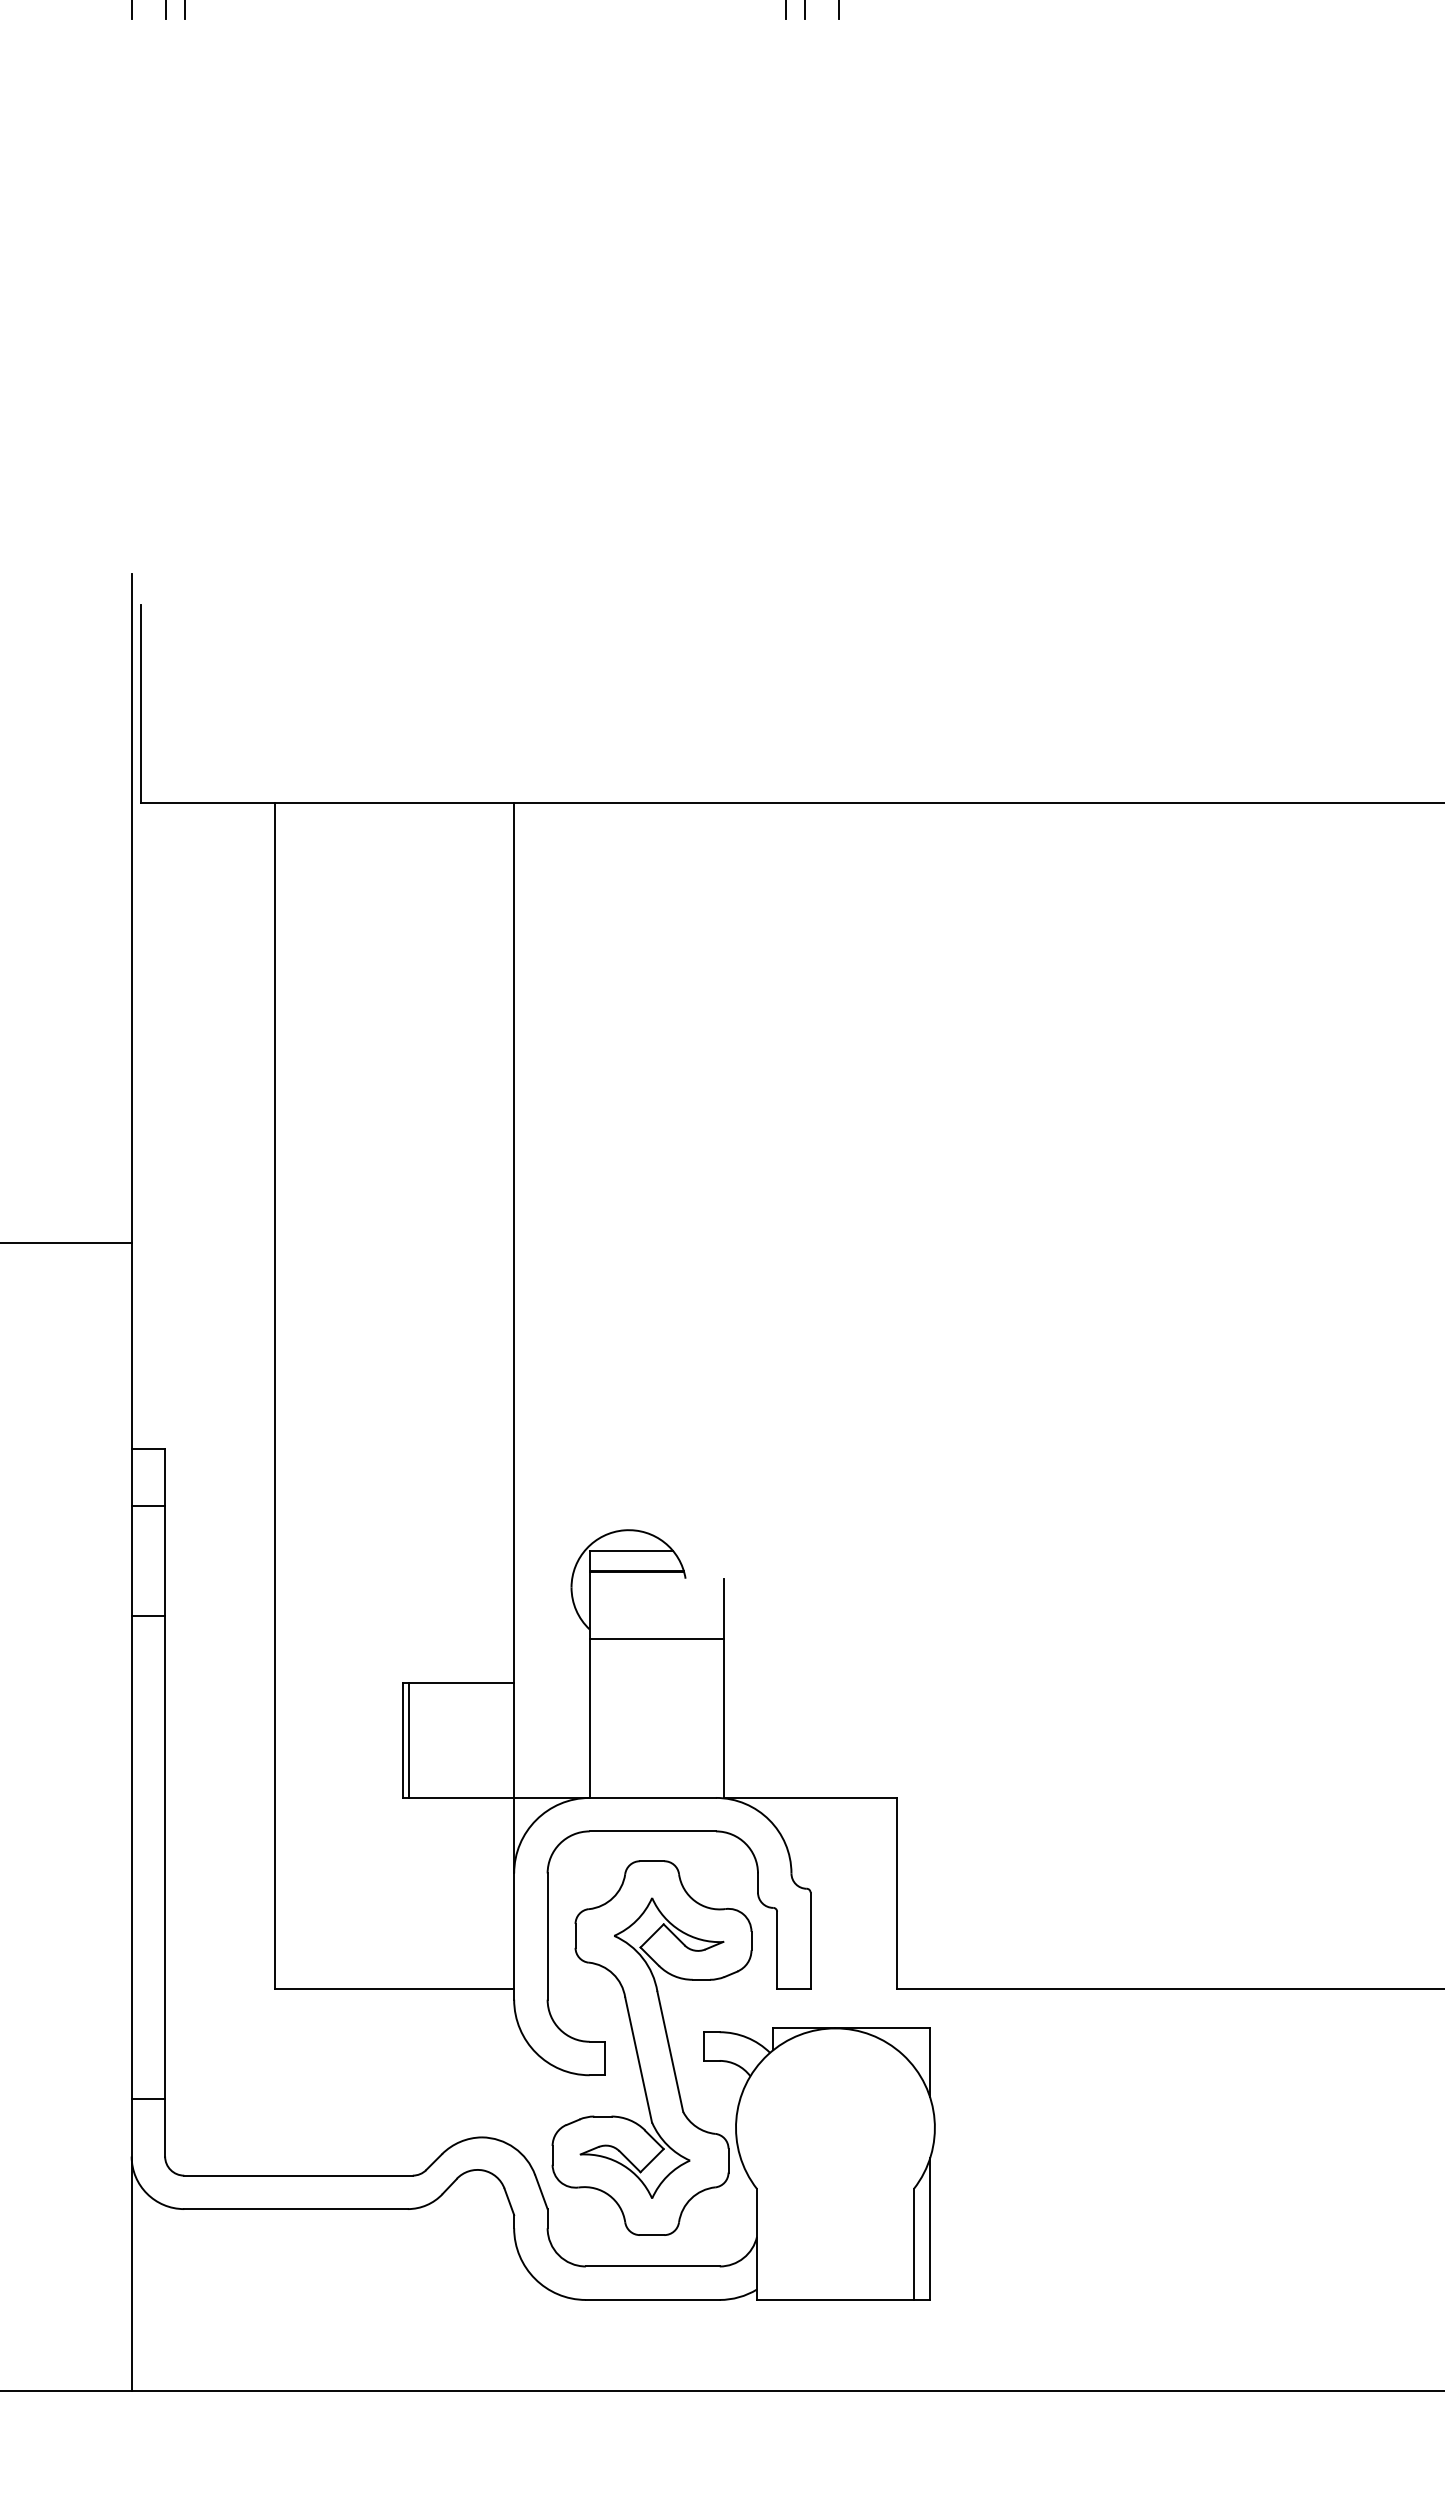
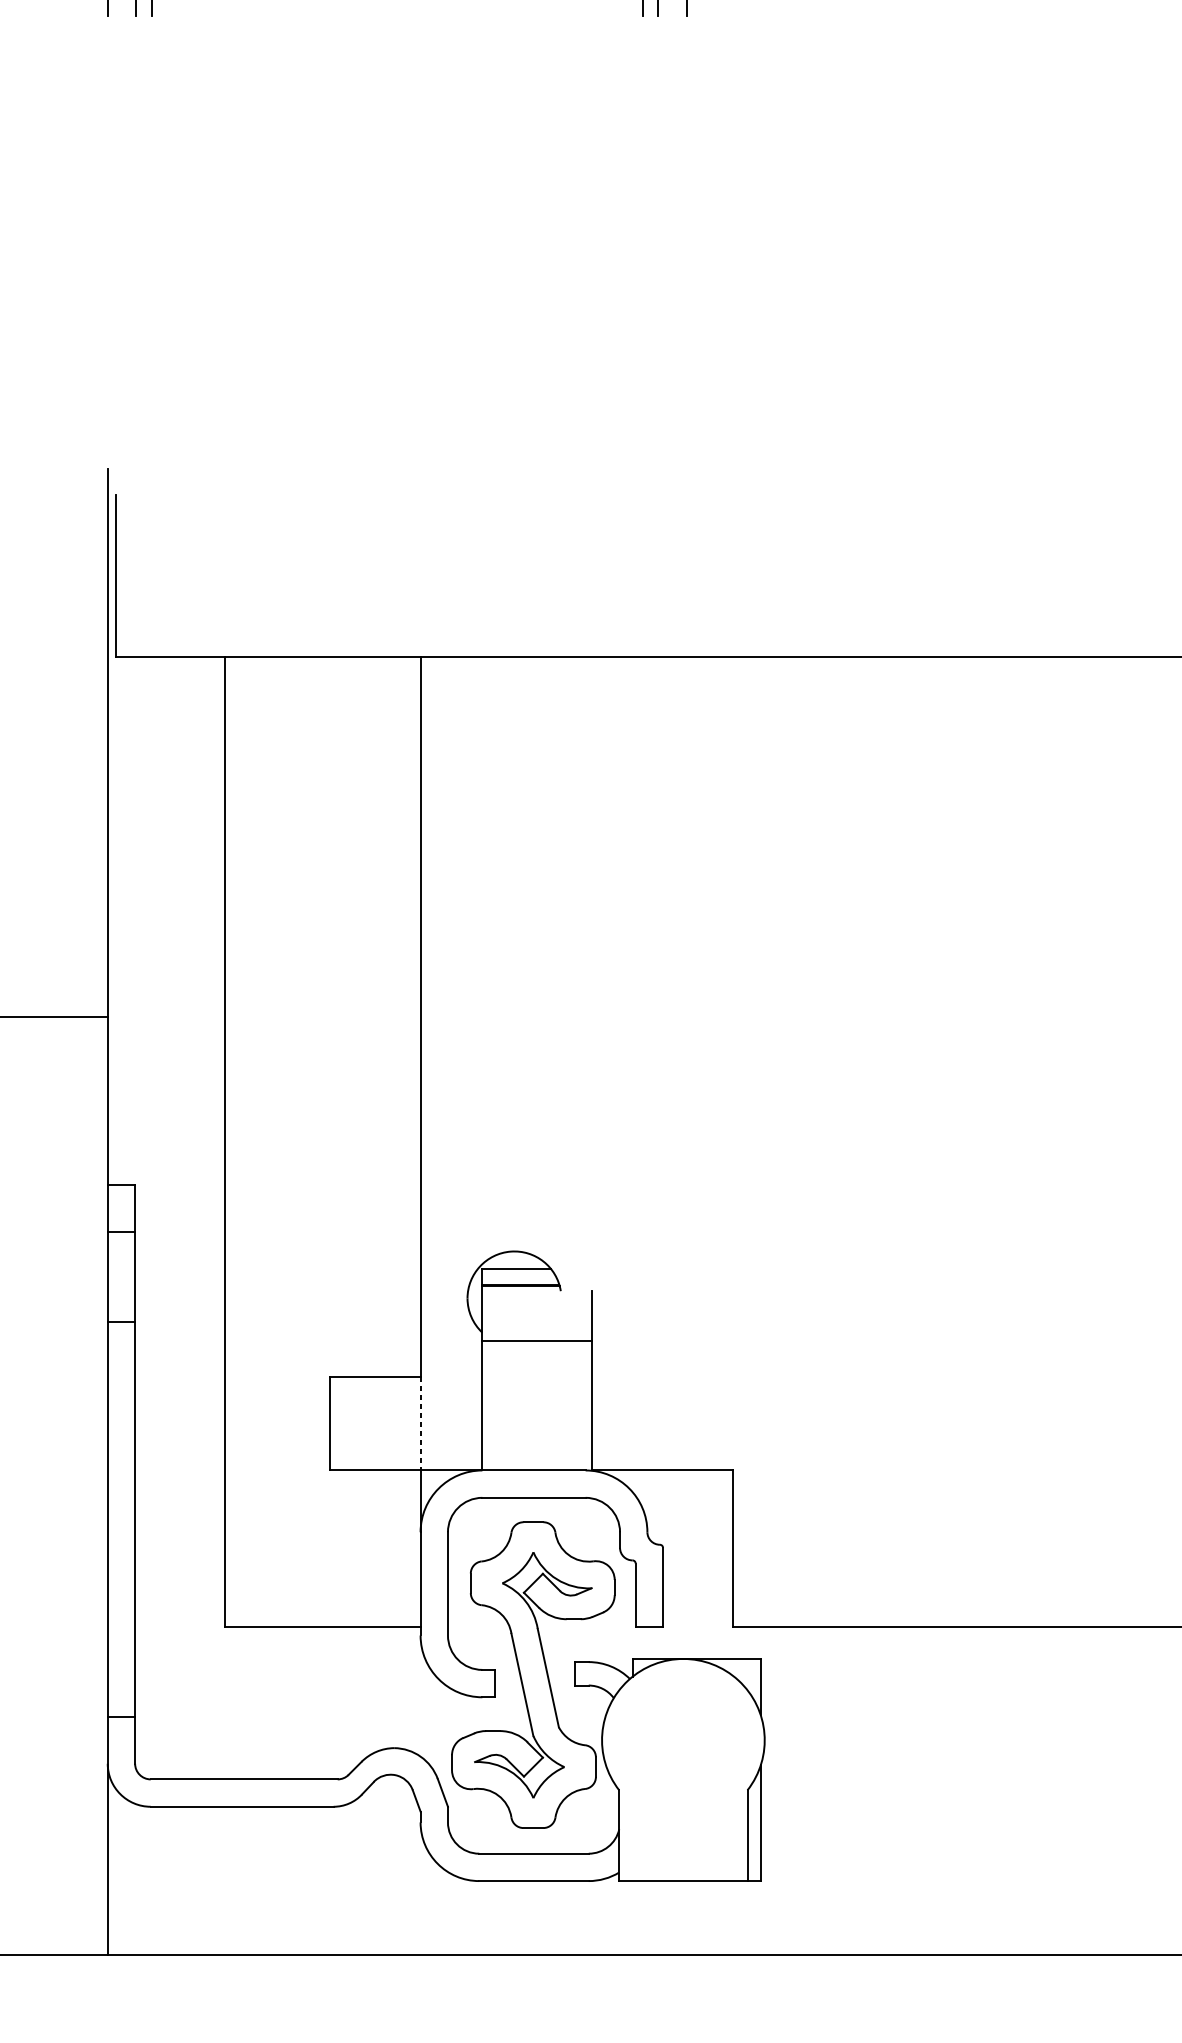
line: (408, 1740) -> (334, 1423), removed
line: (514, 1741) -> (420, 1424), solid -> dashed

